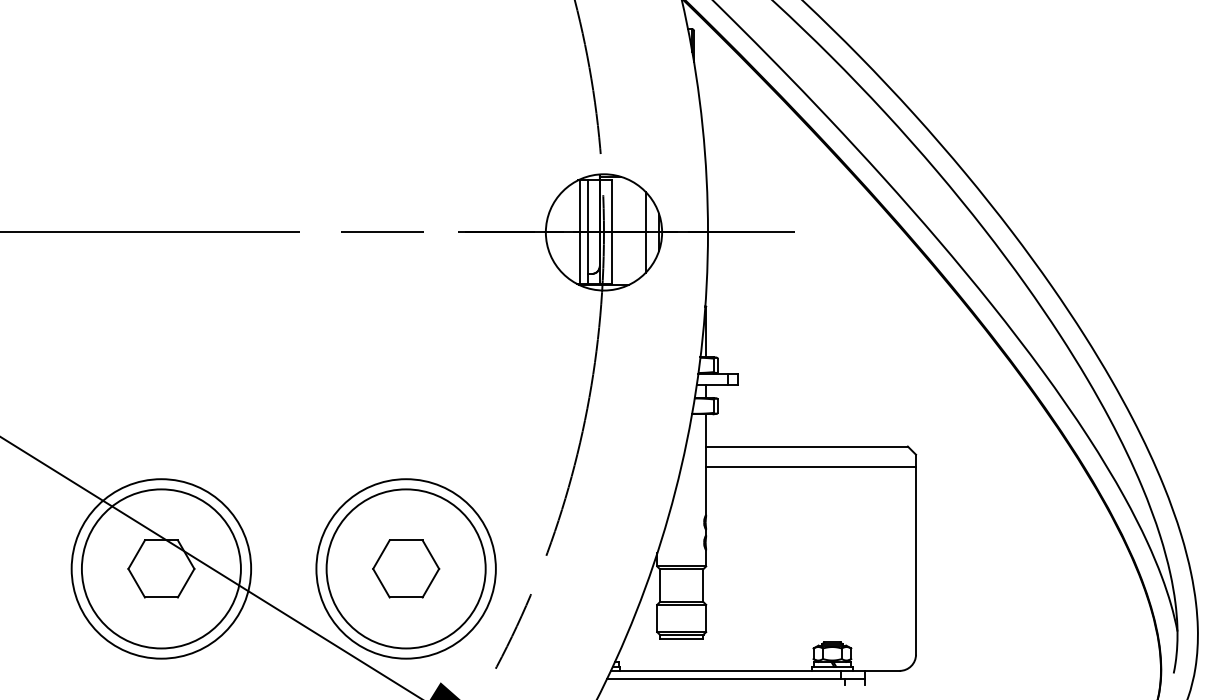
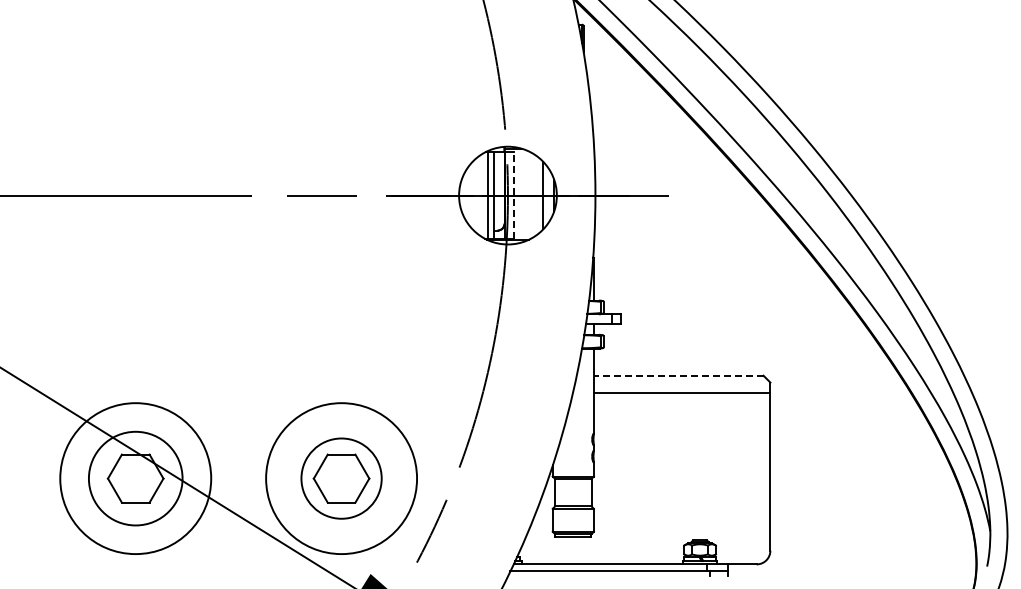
line: (611, 232) -> (514, 195), solid -> dashed
line: (806, 446) -> (678, 375), solid -> dashed
circle: (161, 568) -> (135, 478), size x0.7
circle: (406, 568) -> (341, 478), size x0.6

